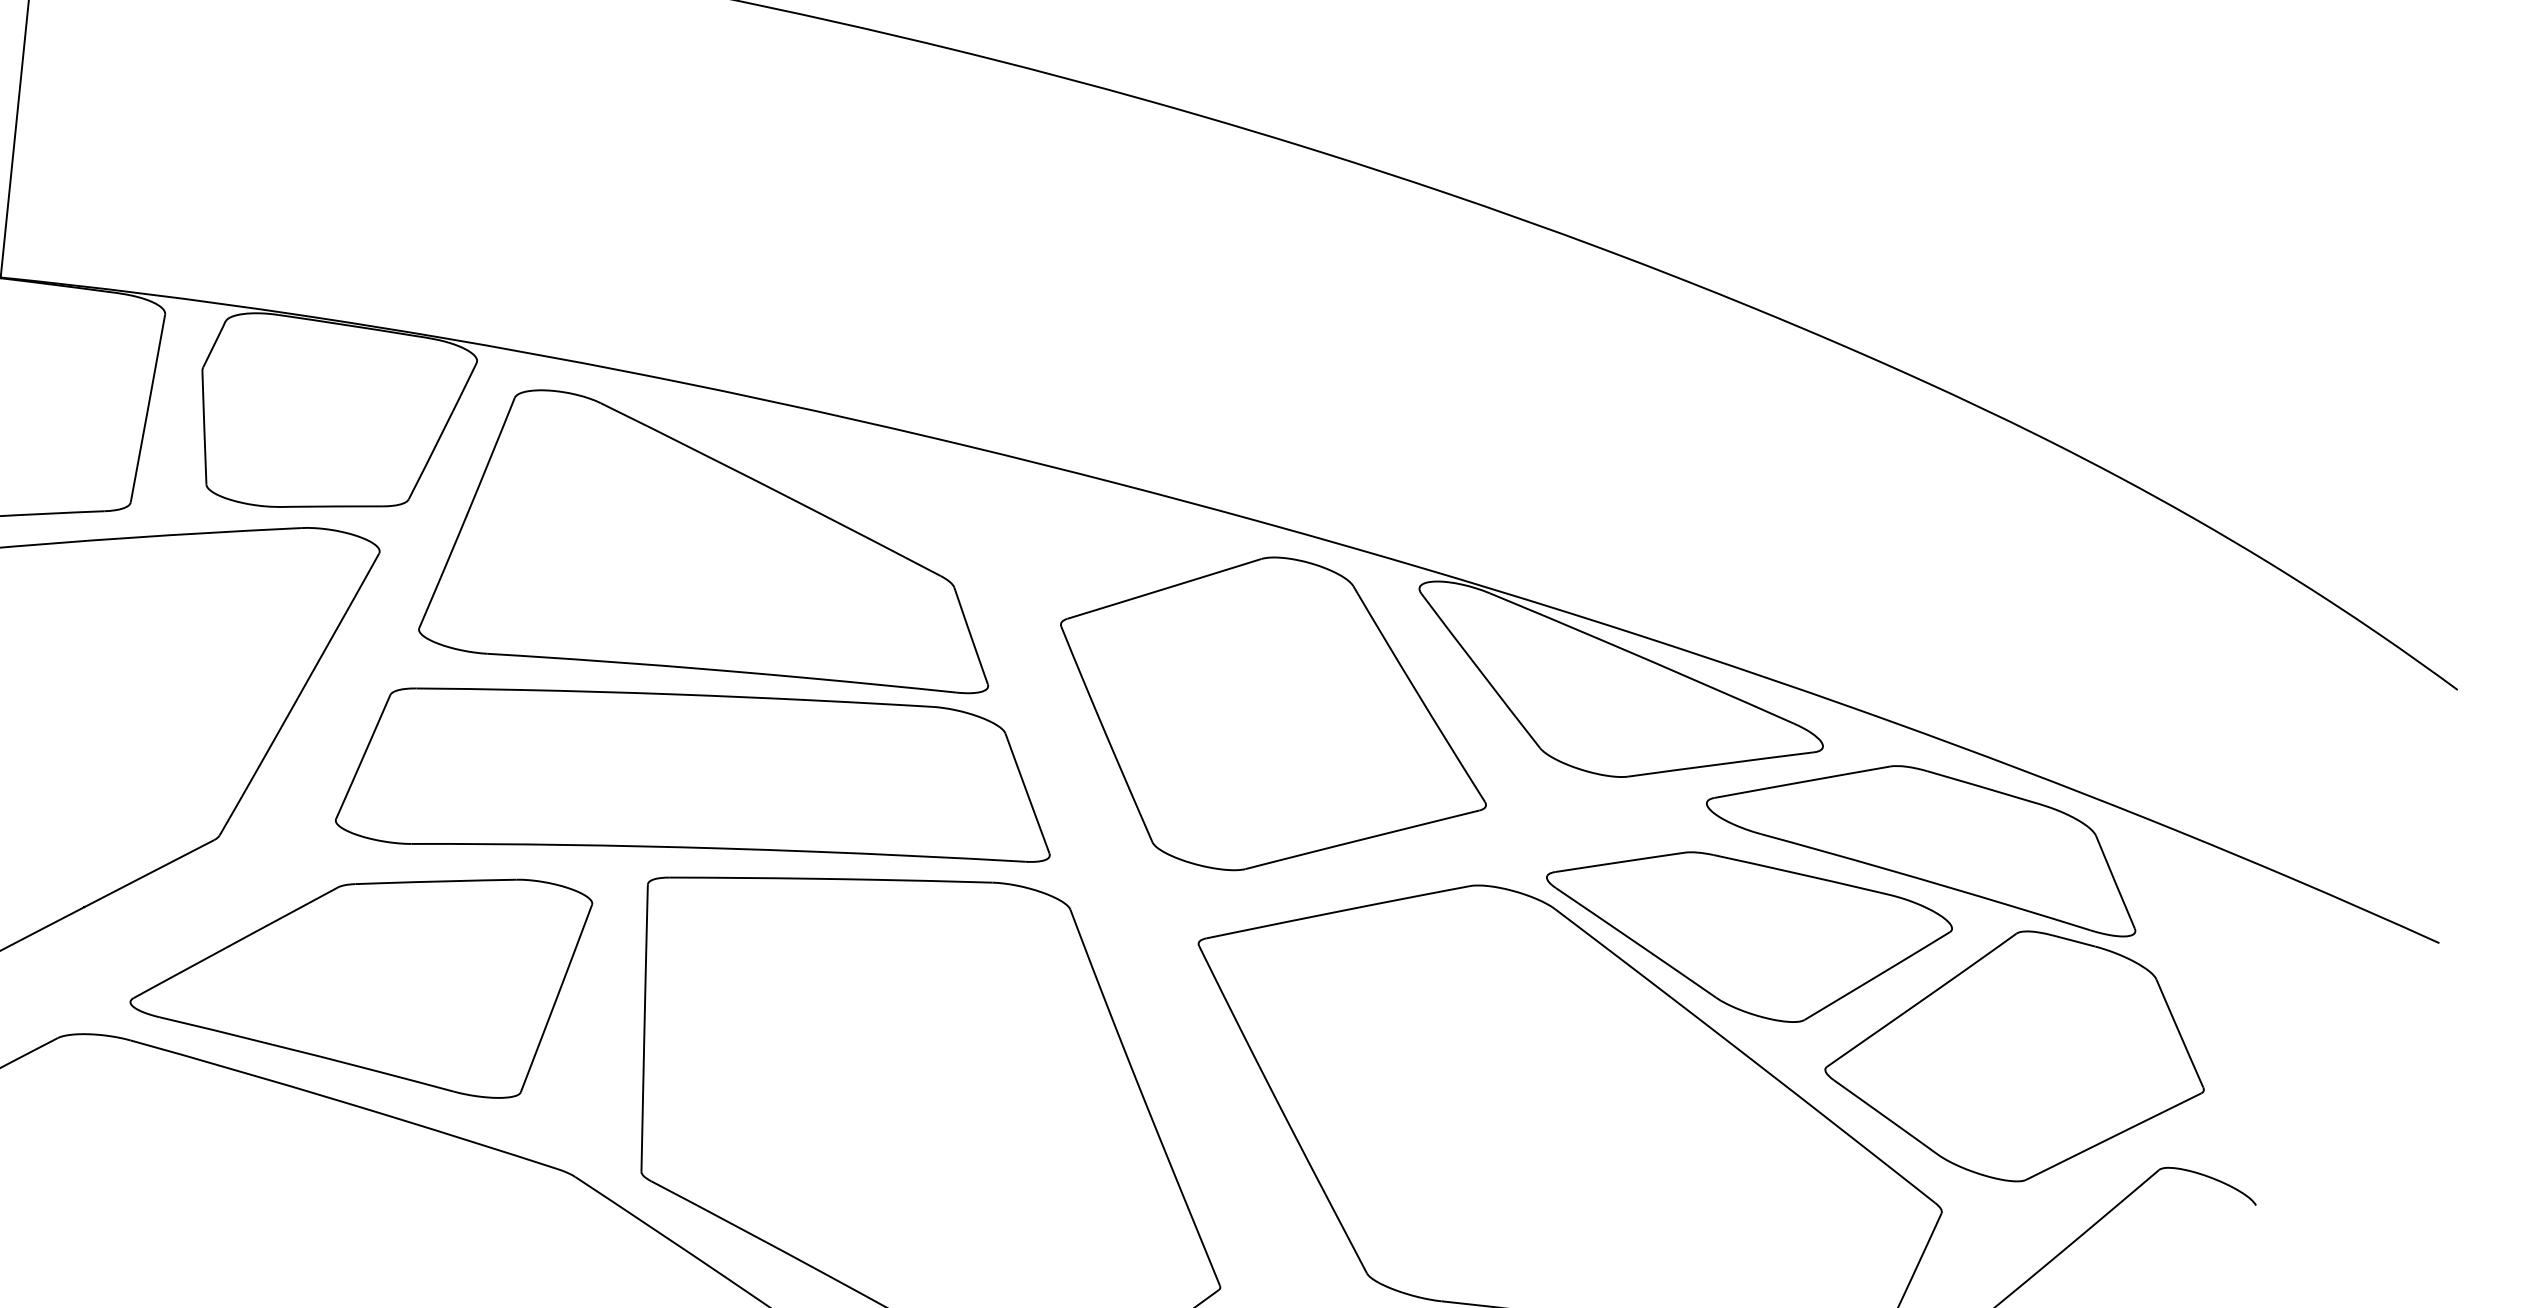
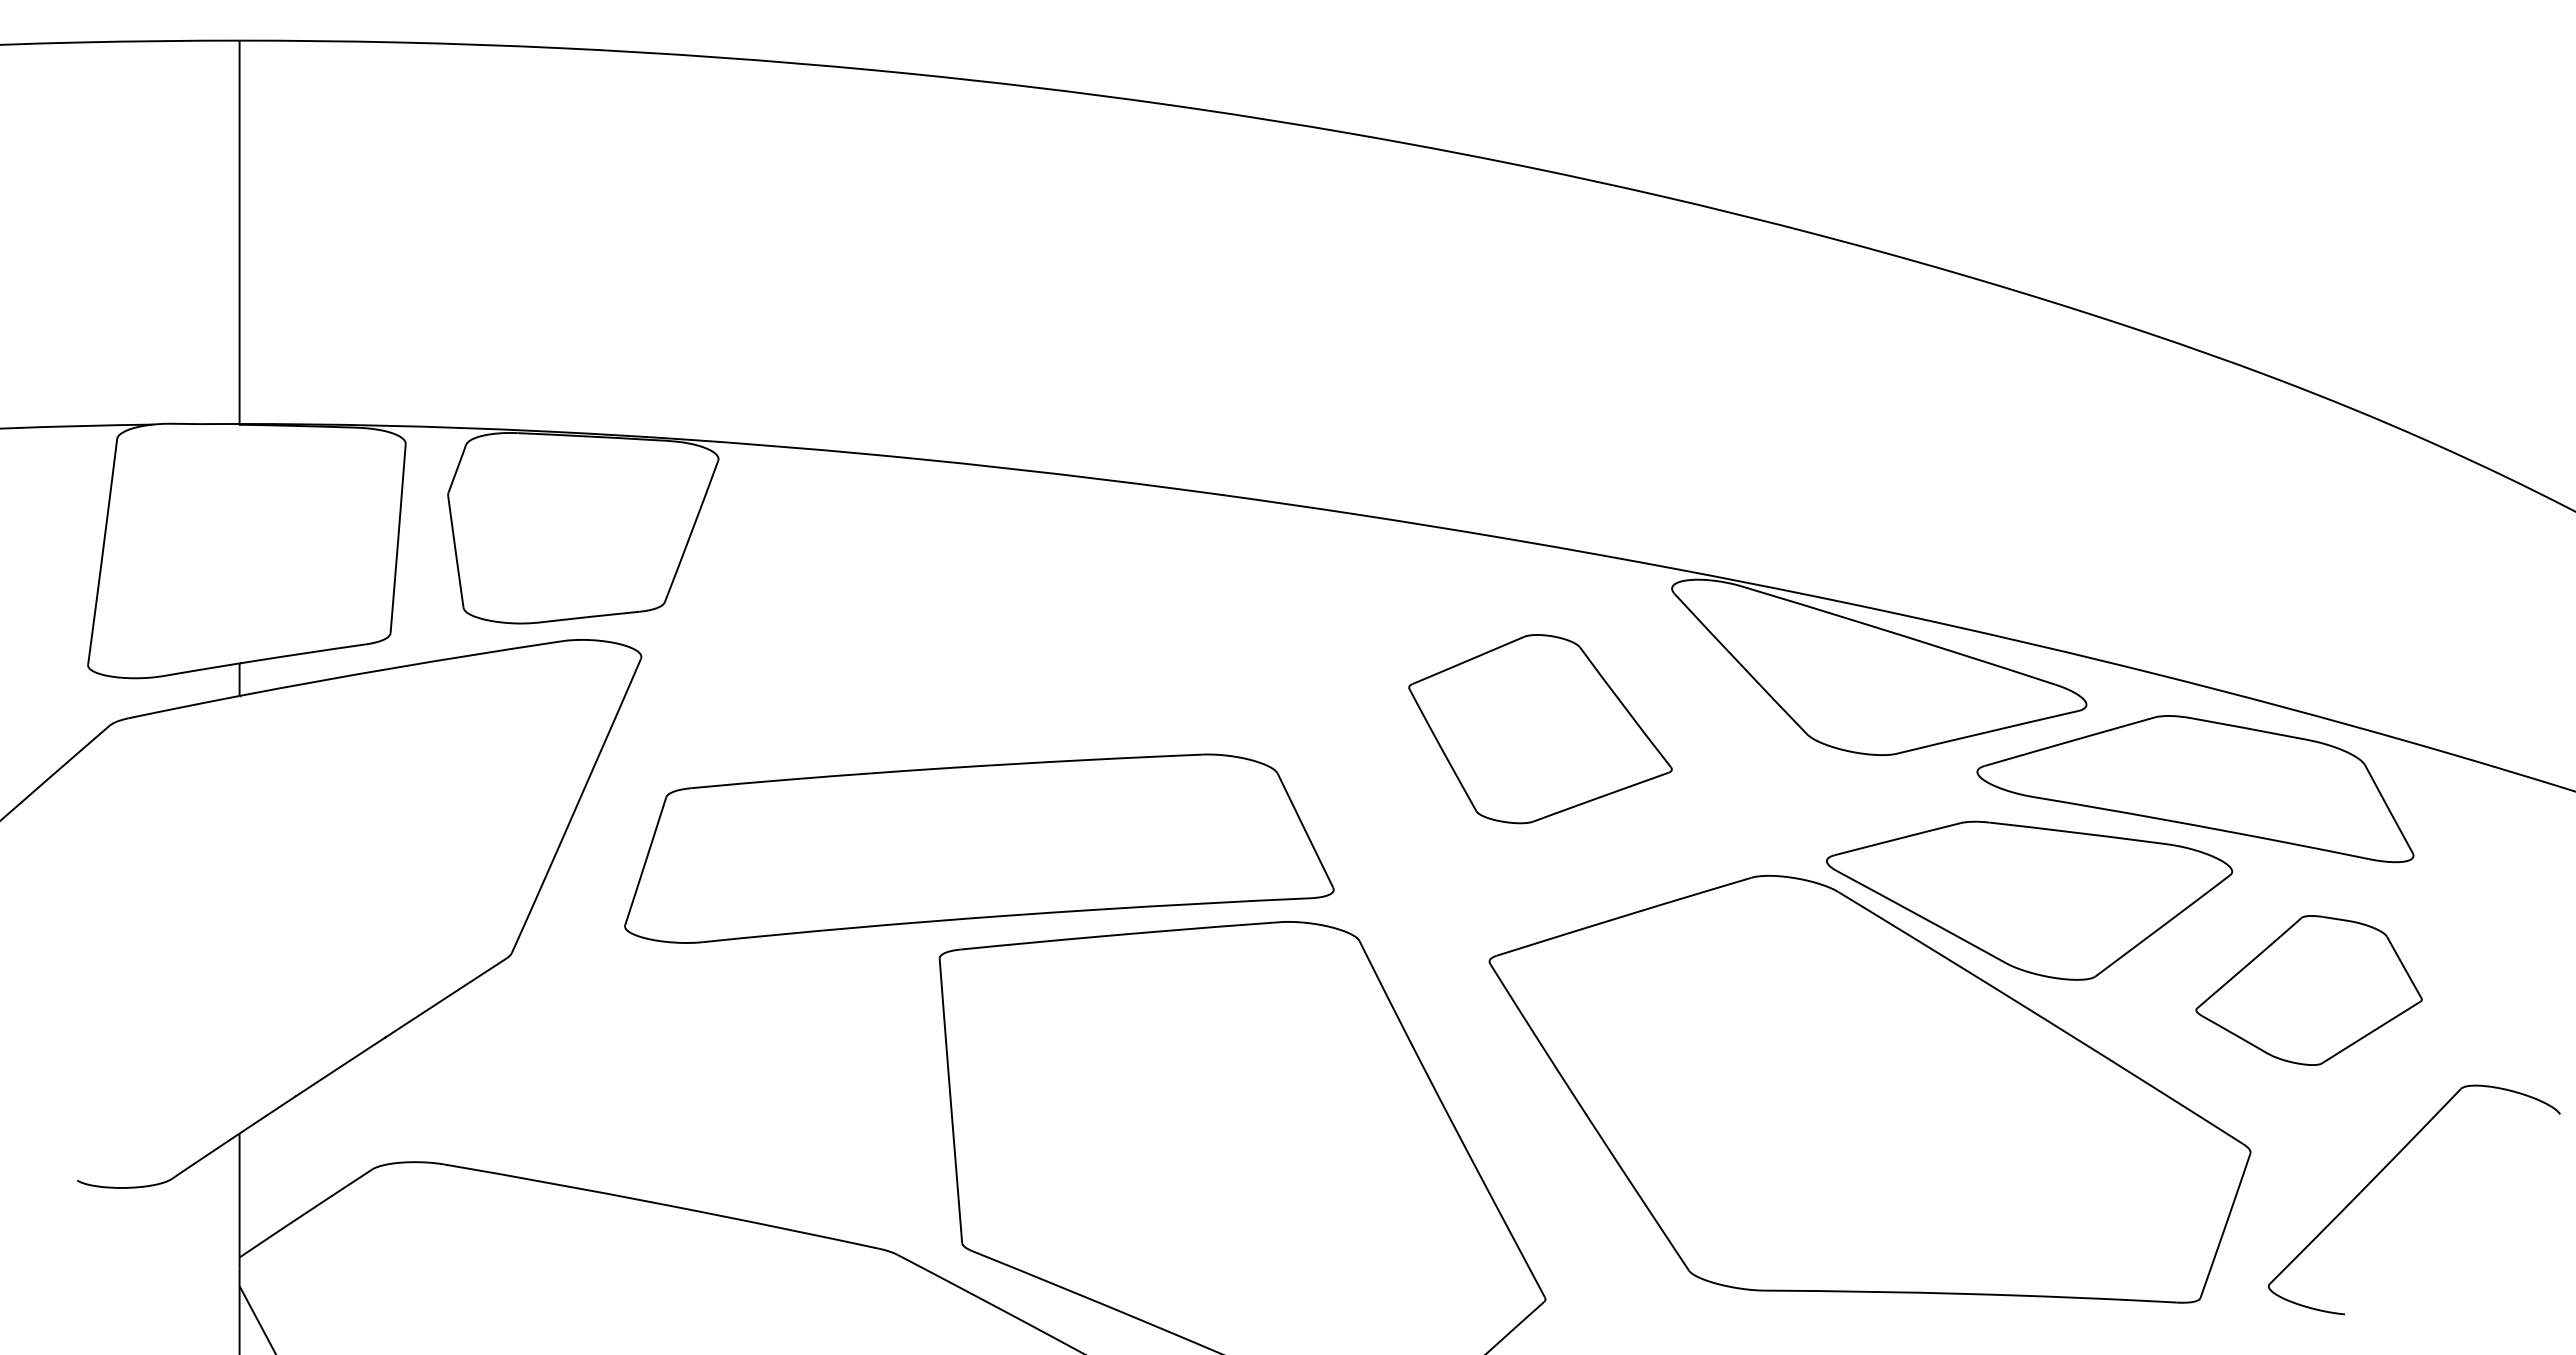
part: (714, 541) -> (971, 613), removed
part: (1273, 715) -> (1540, 728), size x0.6
part: (359, 973) -> (663, 1075), removed
part: (2016, 1055) -> (2308, 990), size x0.6

